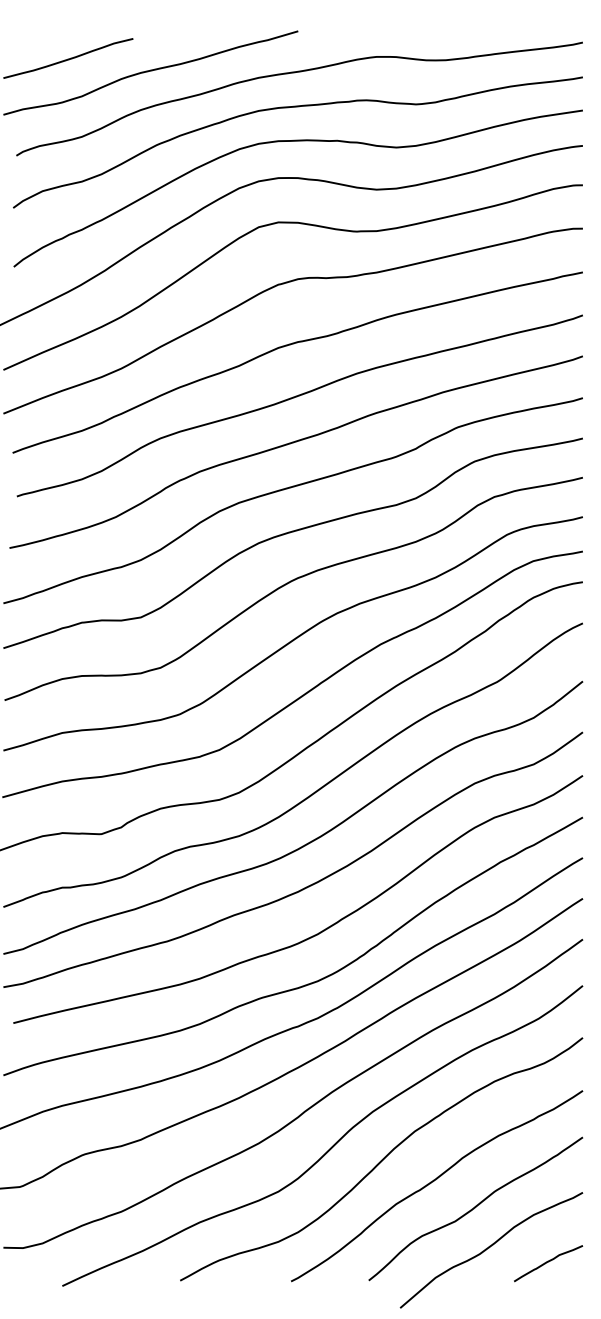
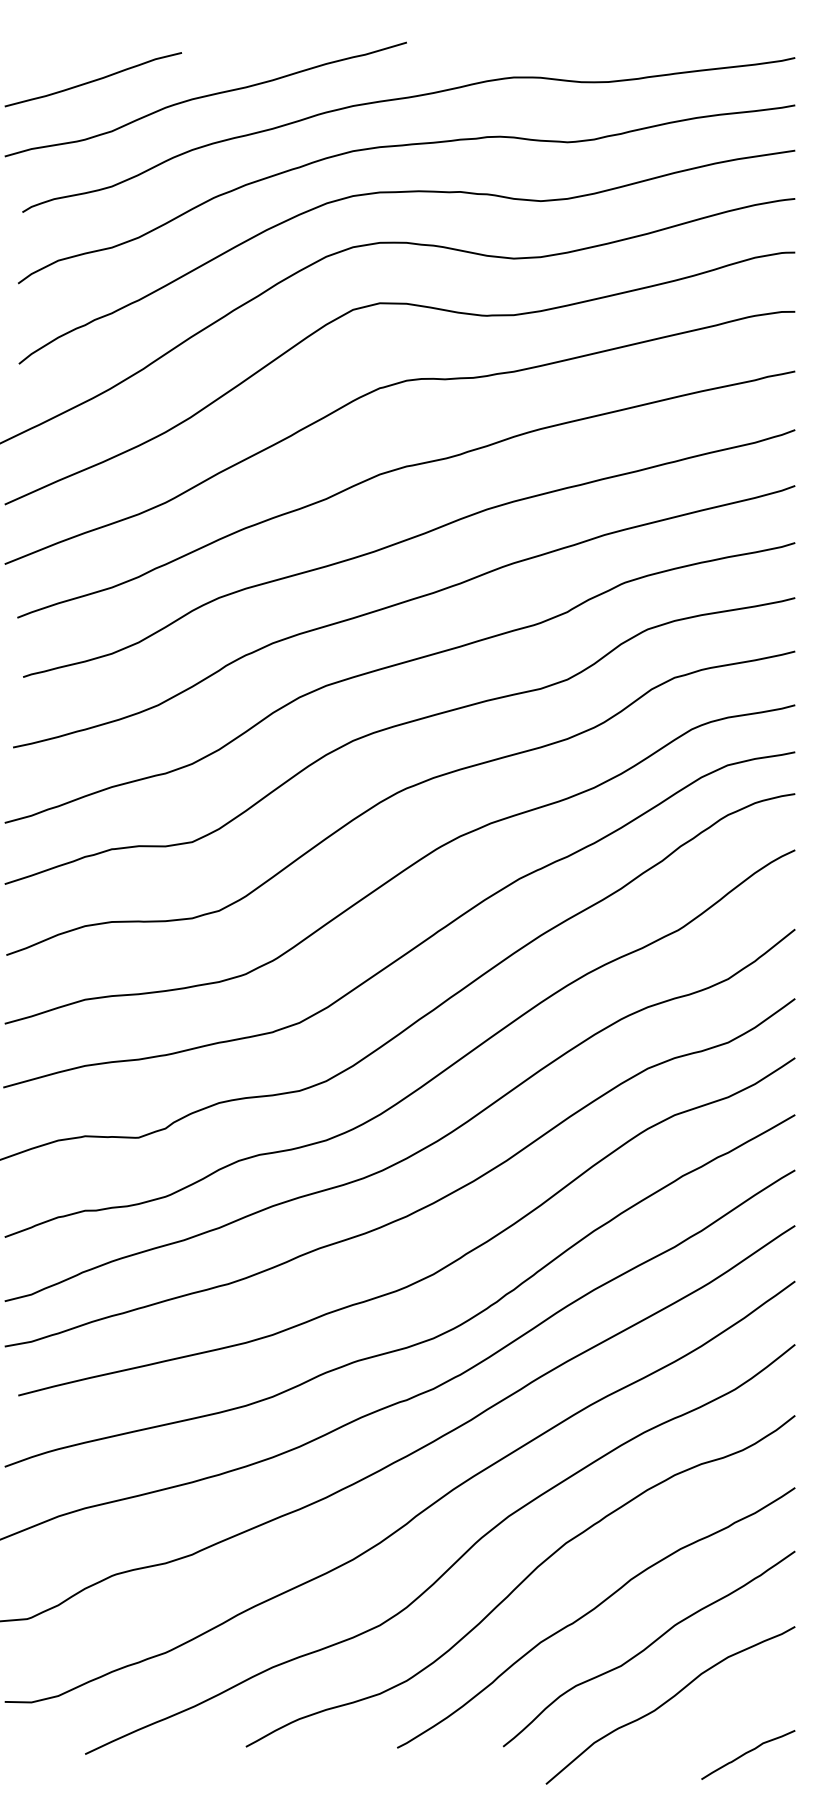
curve: (548, 1262) -> (748, 1753), moved

